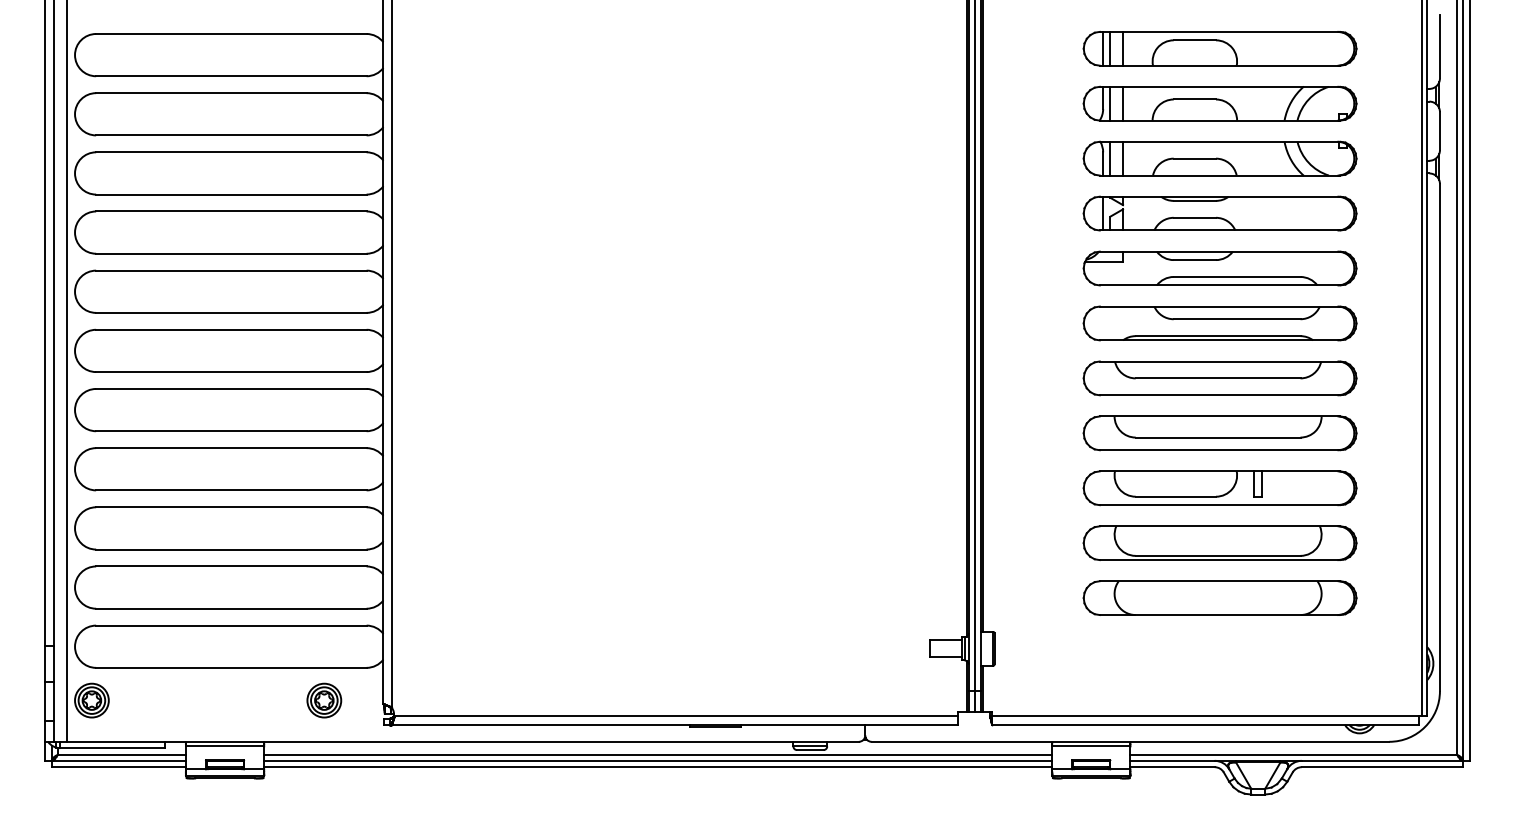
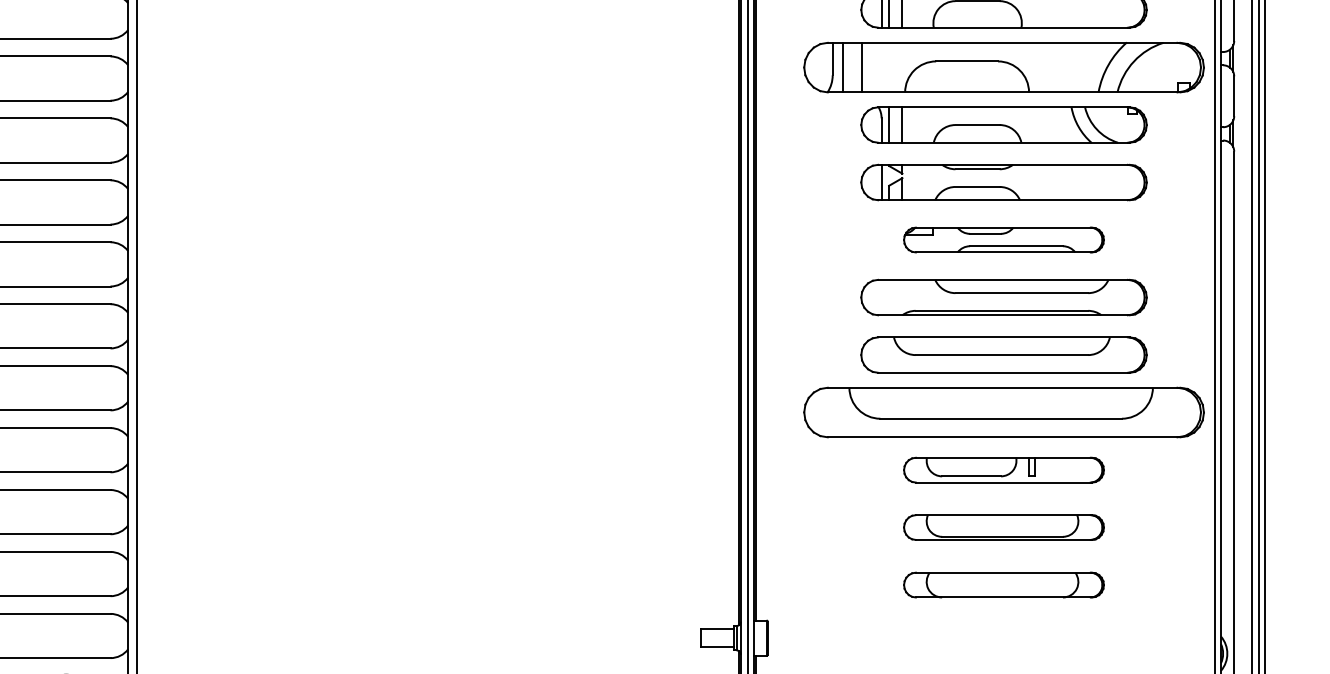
part: (1219, 103) -> (1003, 67), size x1.4
part: (1219, 268) -> (1003, 240), size x0.7
part: (1219, 433) -> (1003, 412), size x1.4
part: (1219, 488) -> (1003, 470), size x0.7
part: (1219, 542) -> (1003, 526), size x0.7
part: (1219, 597) -> (1003, 584), size x0.7

